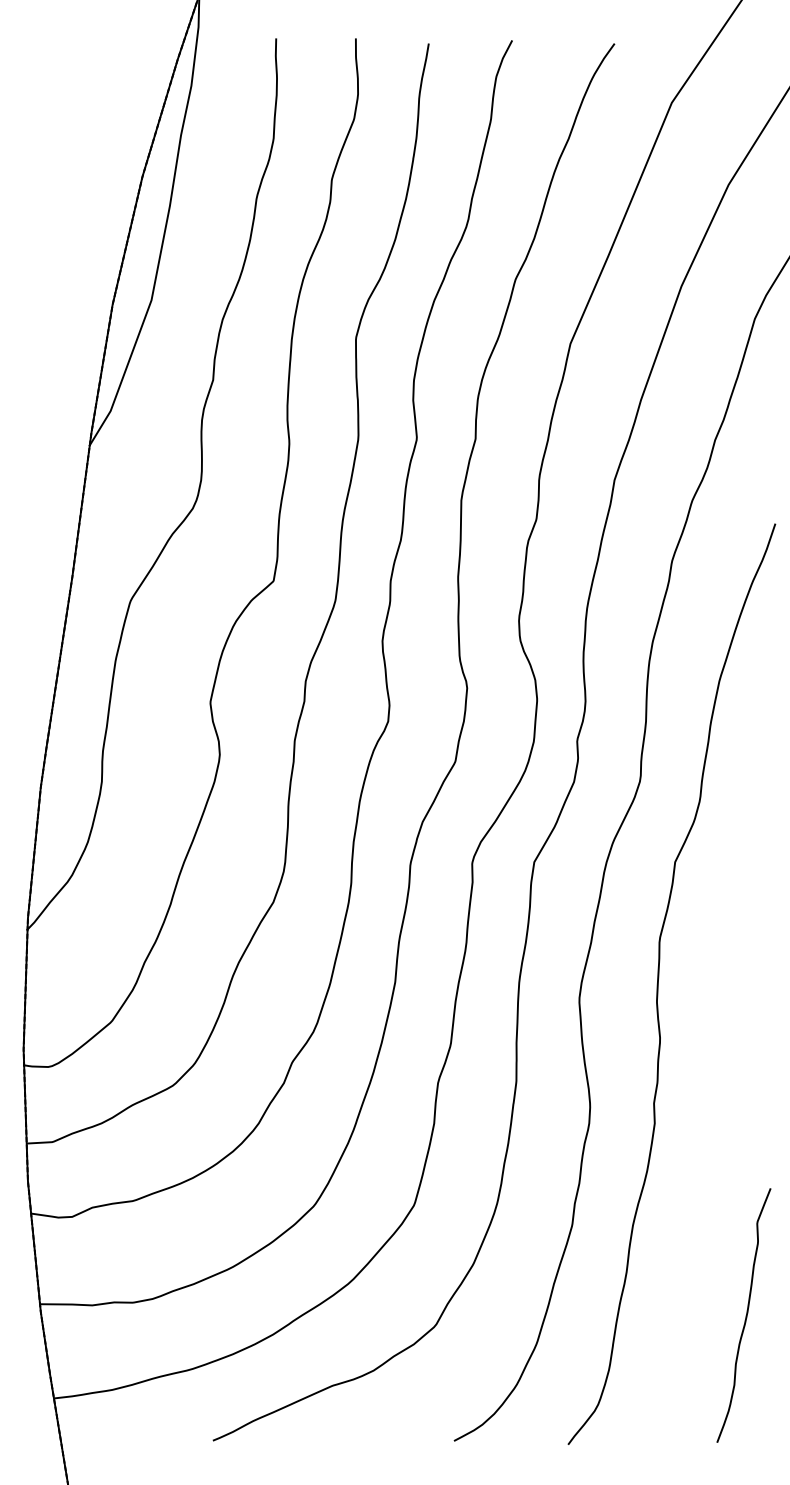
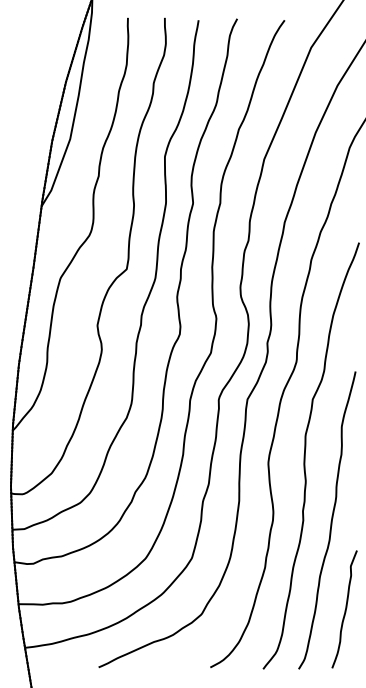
part: (706, 1123) -> (327, 520), added

